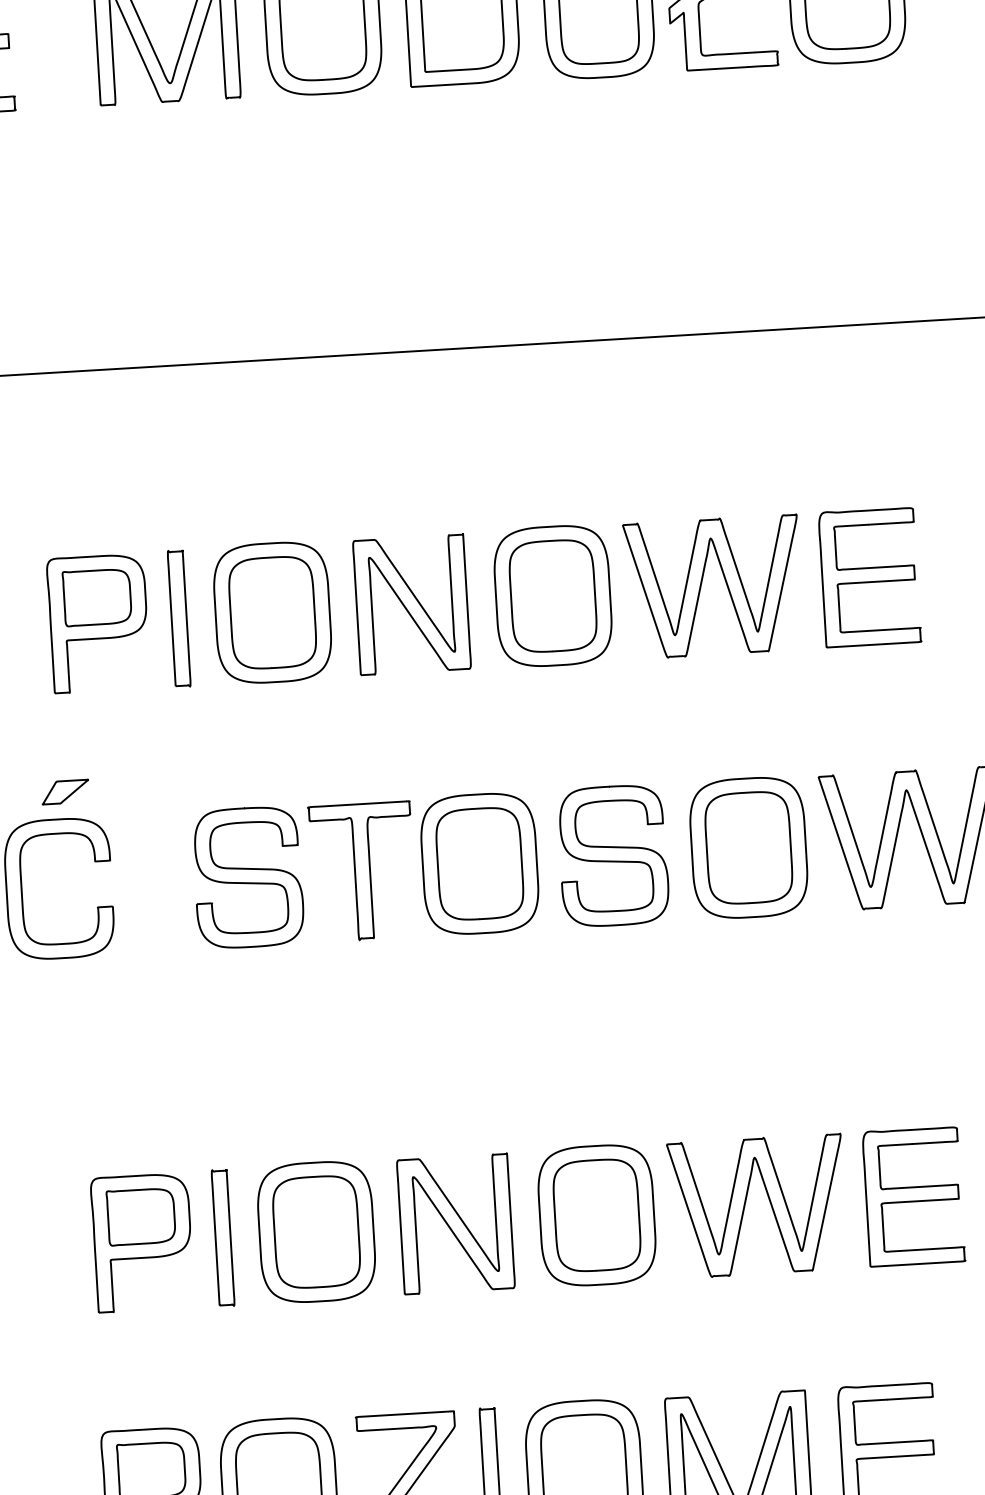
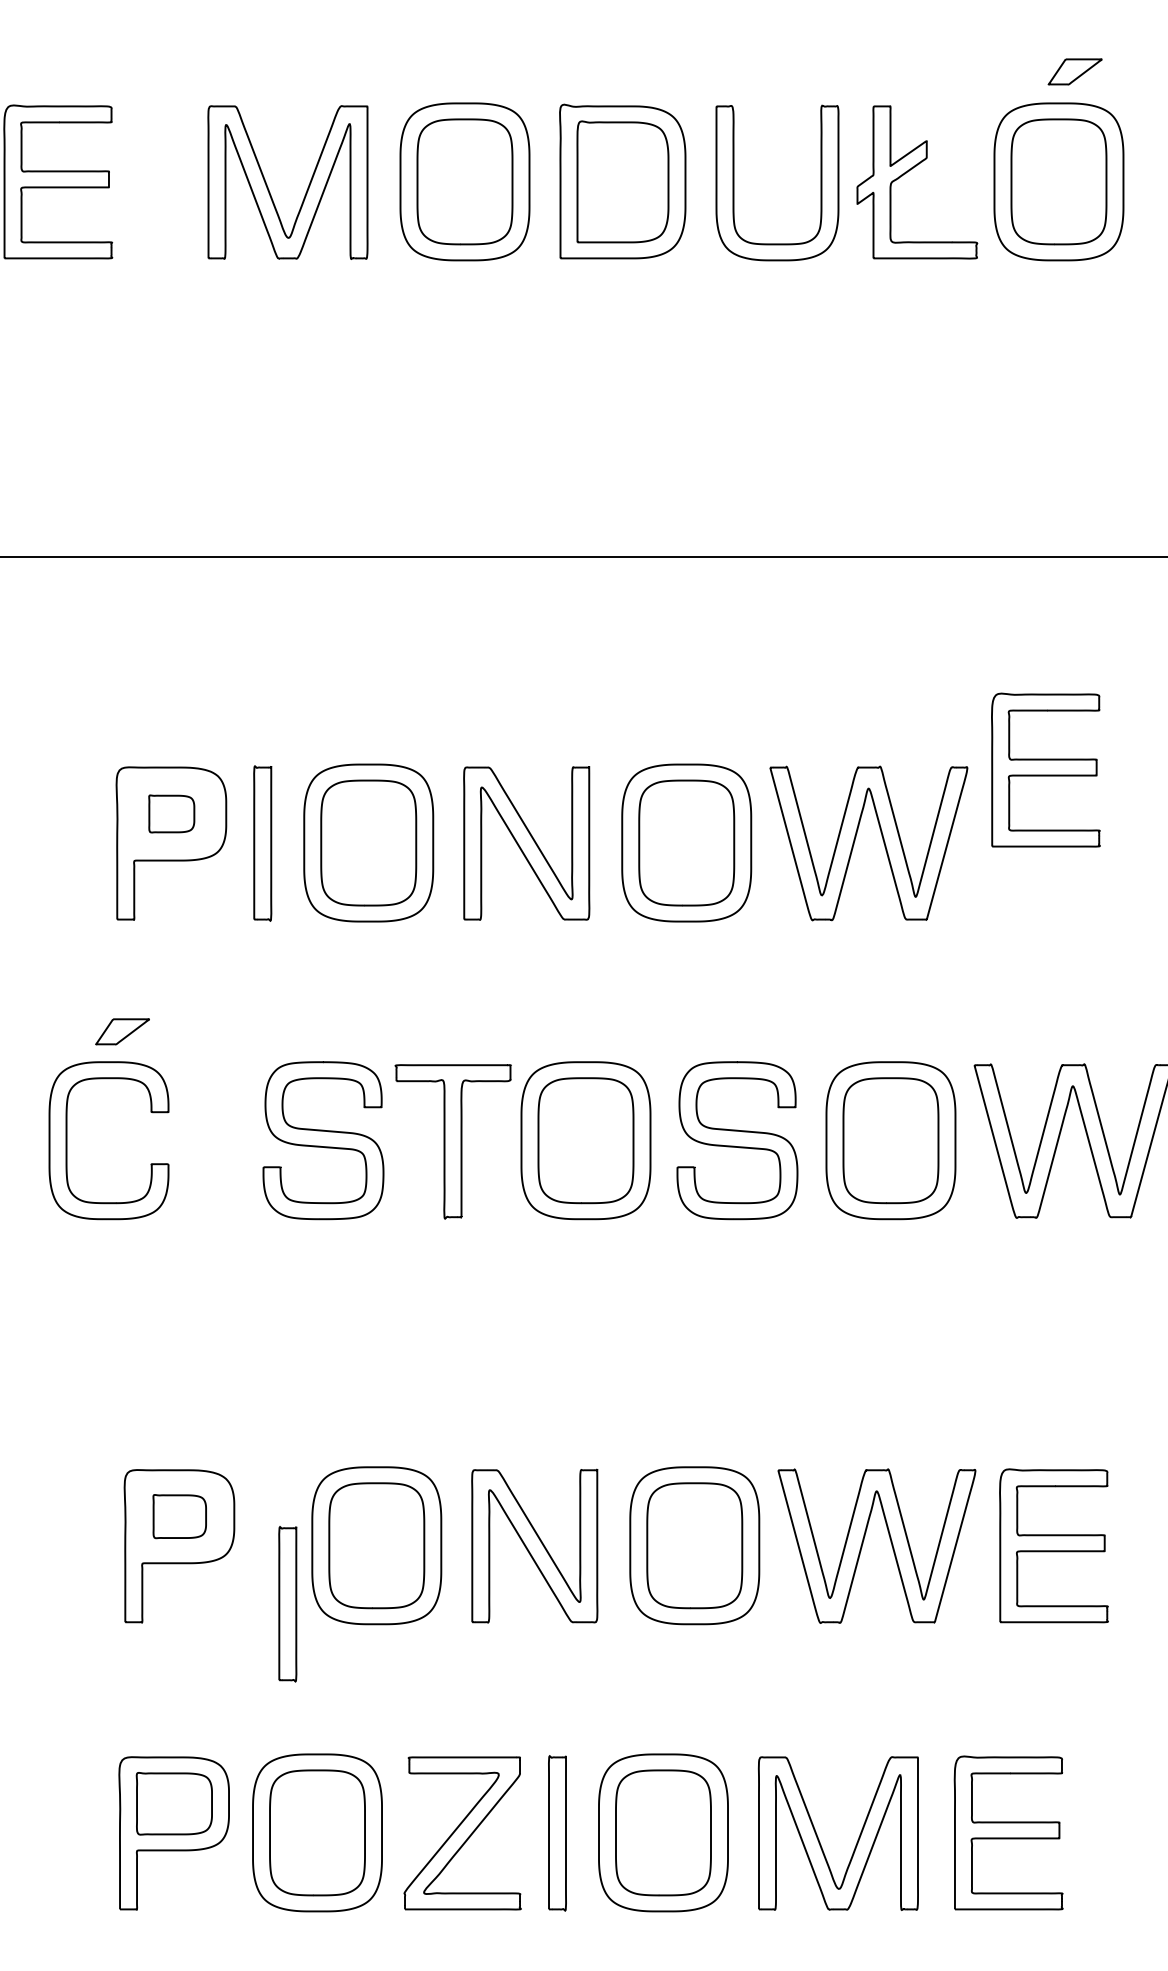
part: (869, 576) -> (1045, 769), moved
part: (97, 597) -> (171, 813), size x0.6
part: (141, 1216) -> (179, 1516), size x0.7
part: (222, 1238) -> (287, 1604), moved

